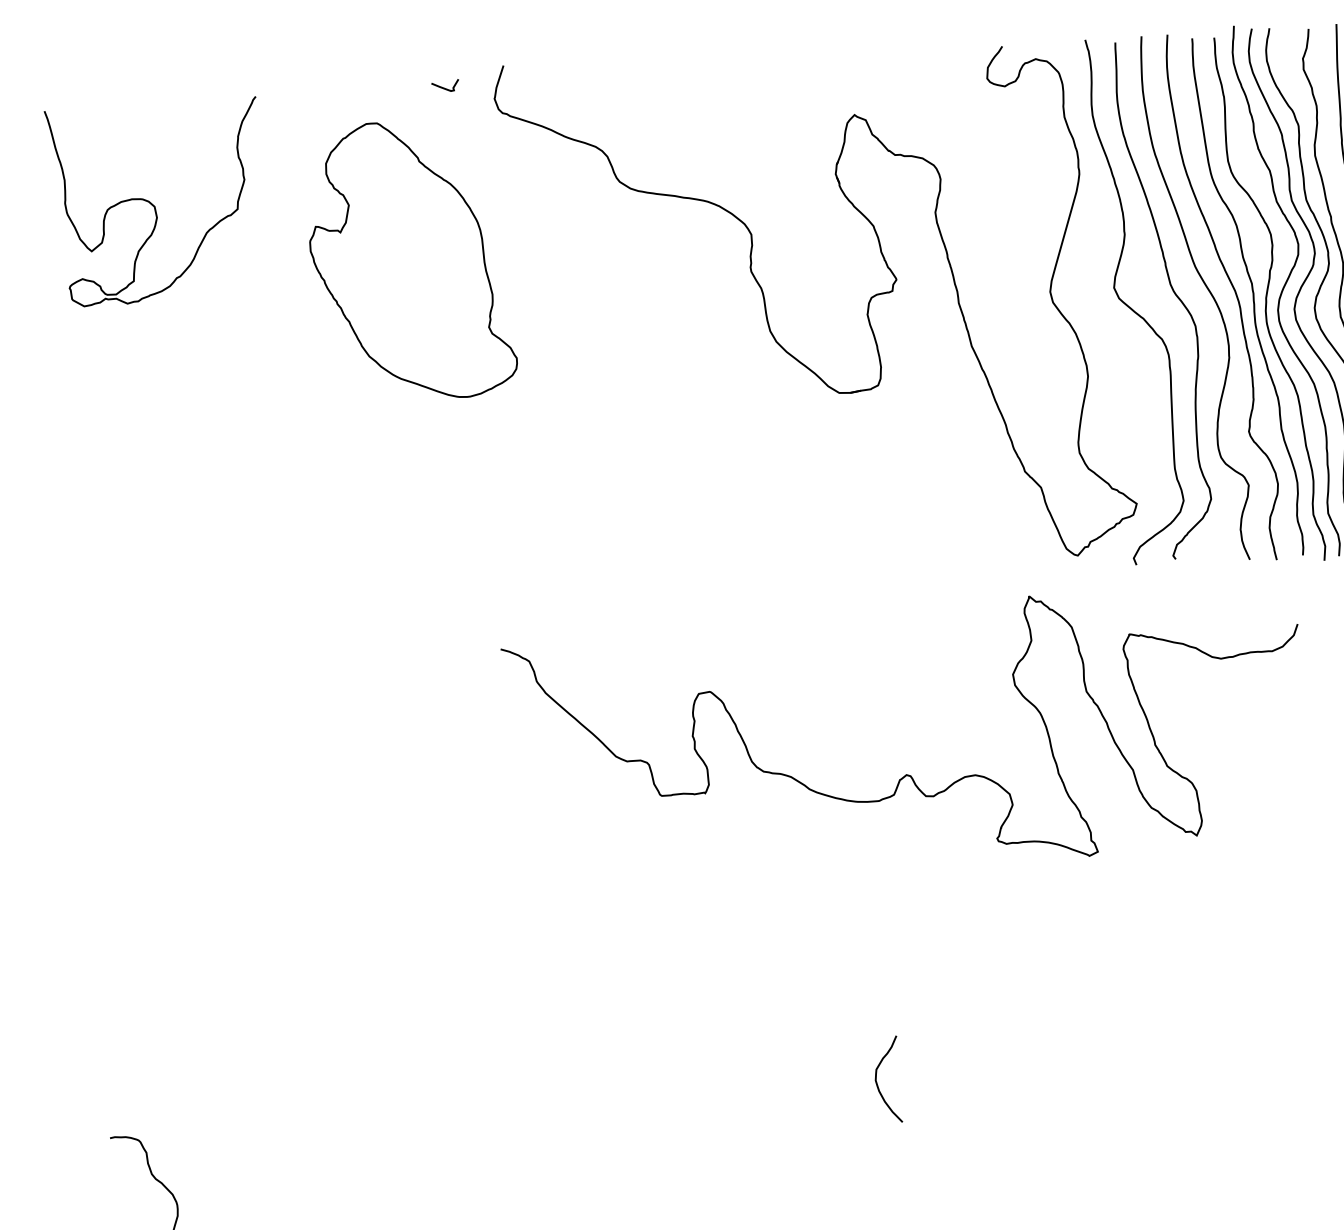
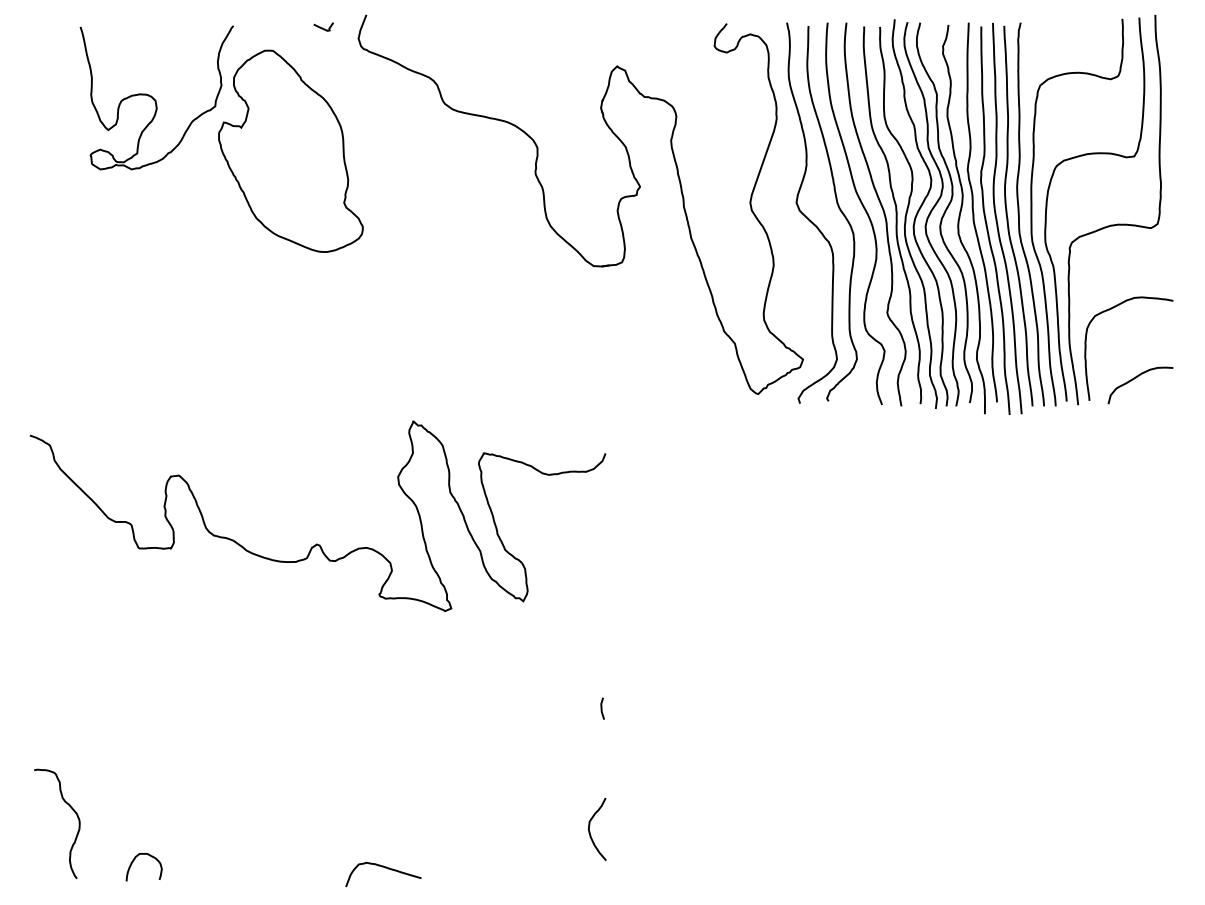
curve: (152, 203) -> (154, 98), moved
curve: (907, 773) -> (317, 543), moved
line: (889, 1003) -> (602, 708), added
curve: (877, 1075) -> (590, 825), moved

